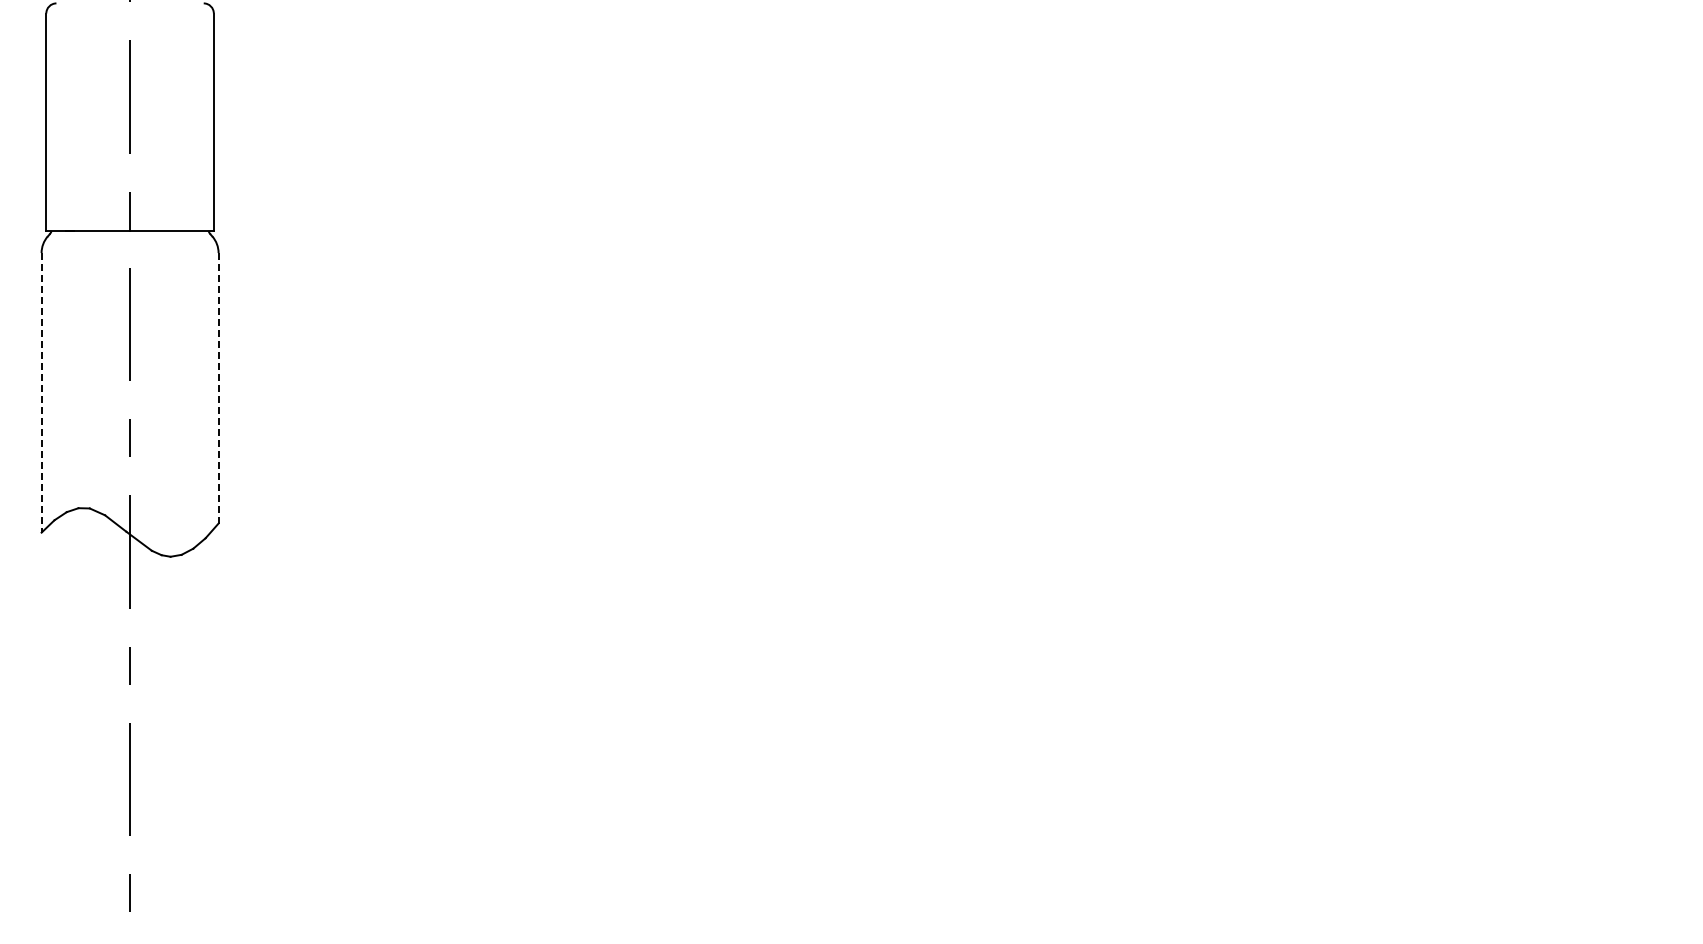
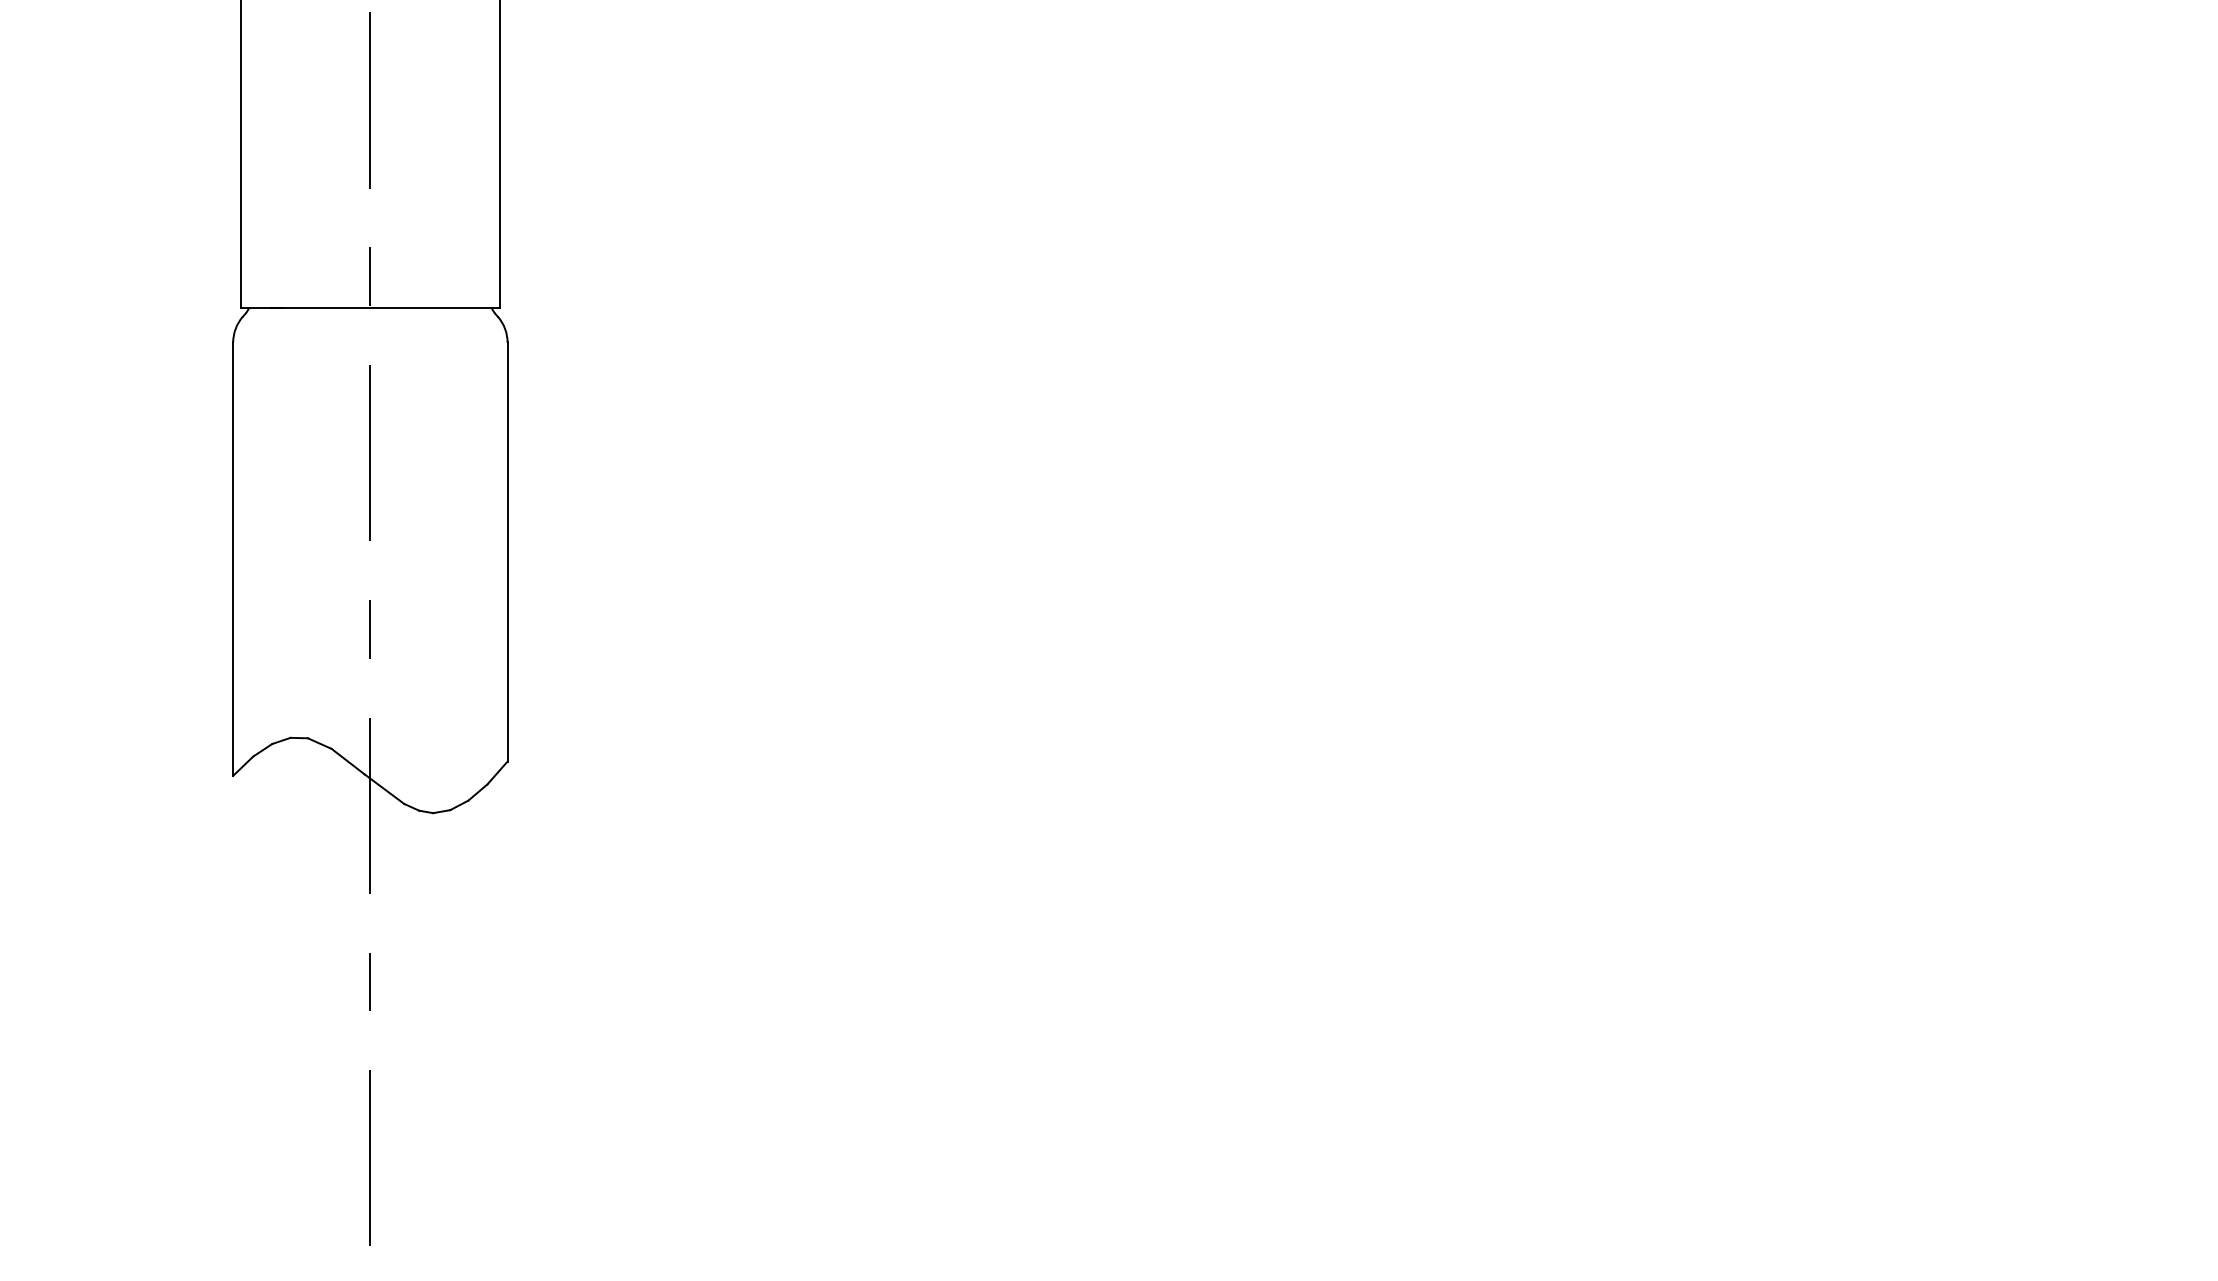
line: (218, 388) -> (507, 552), dashed -> solid
line: (41, 392) -> (233, 558), dashed -> solid

